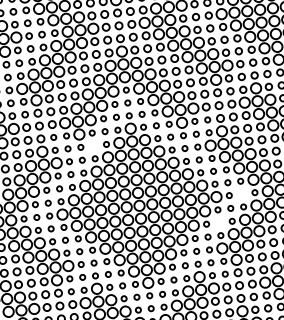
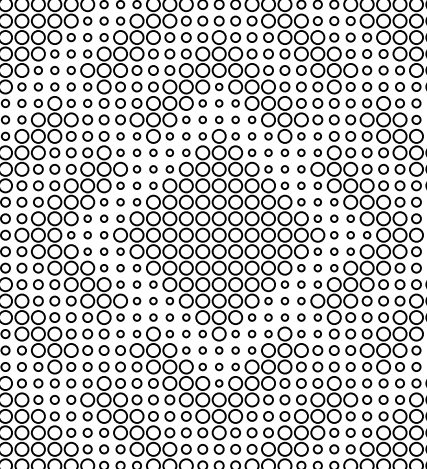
circle: (93, 145) -> (169, 152), added
circle: (242, 194) -> (350, 235), added
circle: (219, 223) -> (317, 268), added

